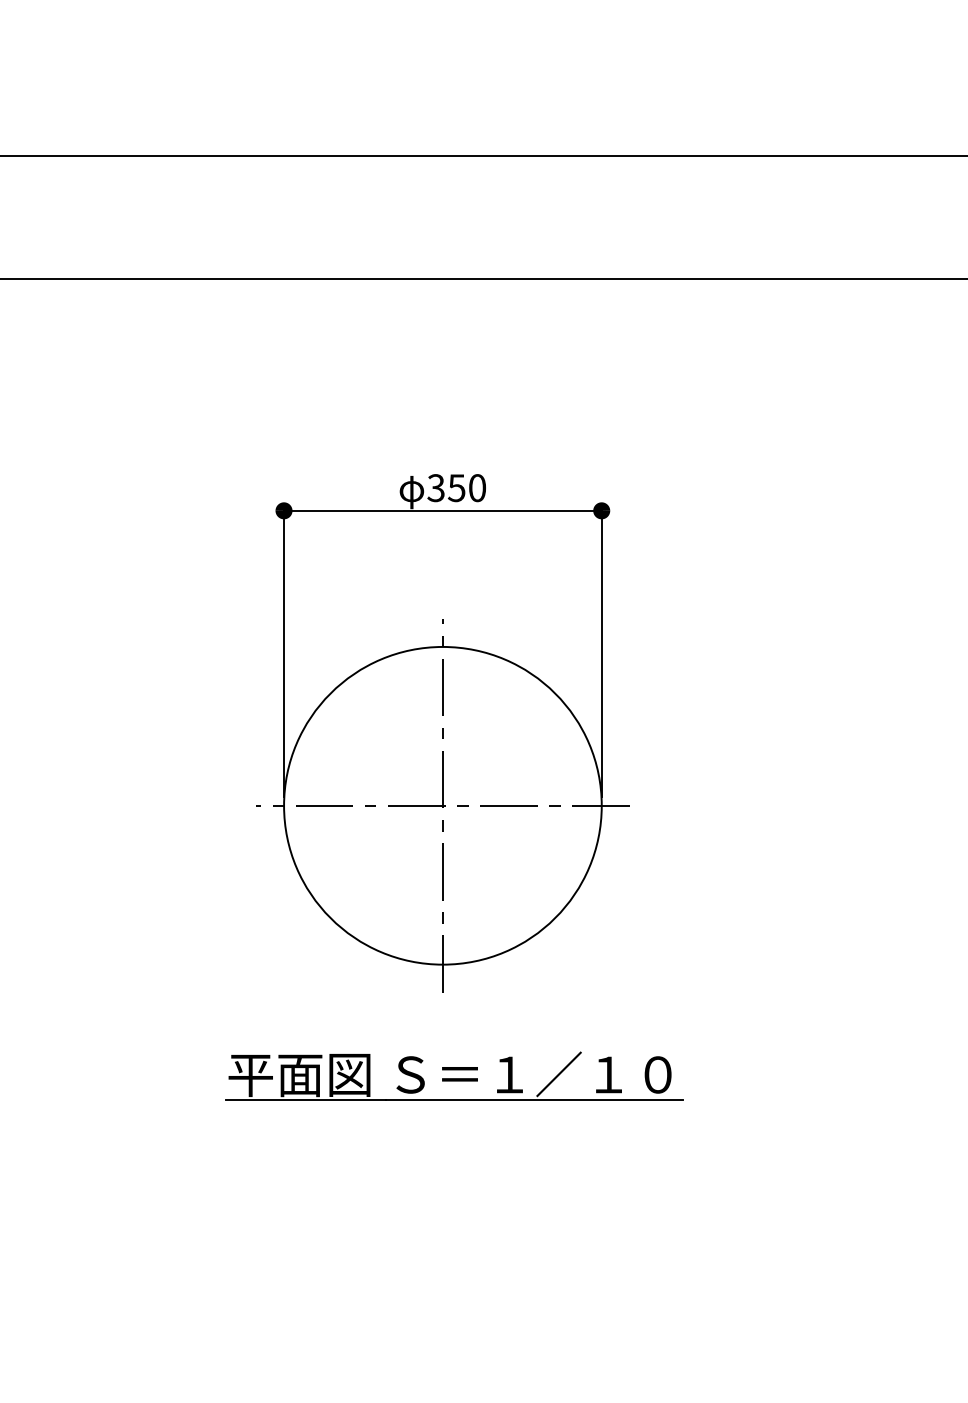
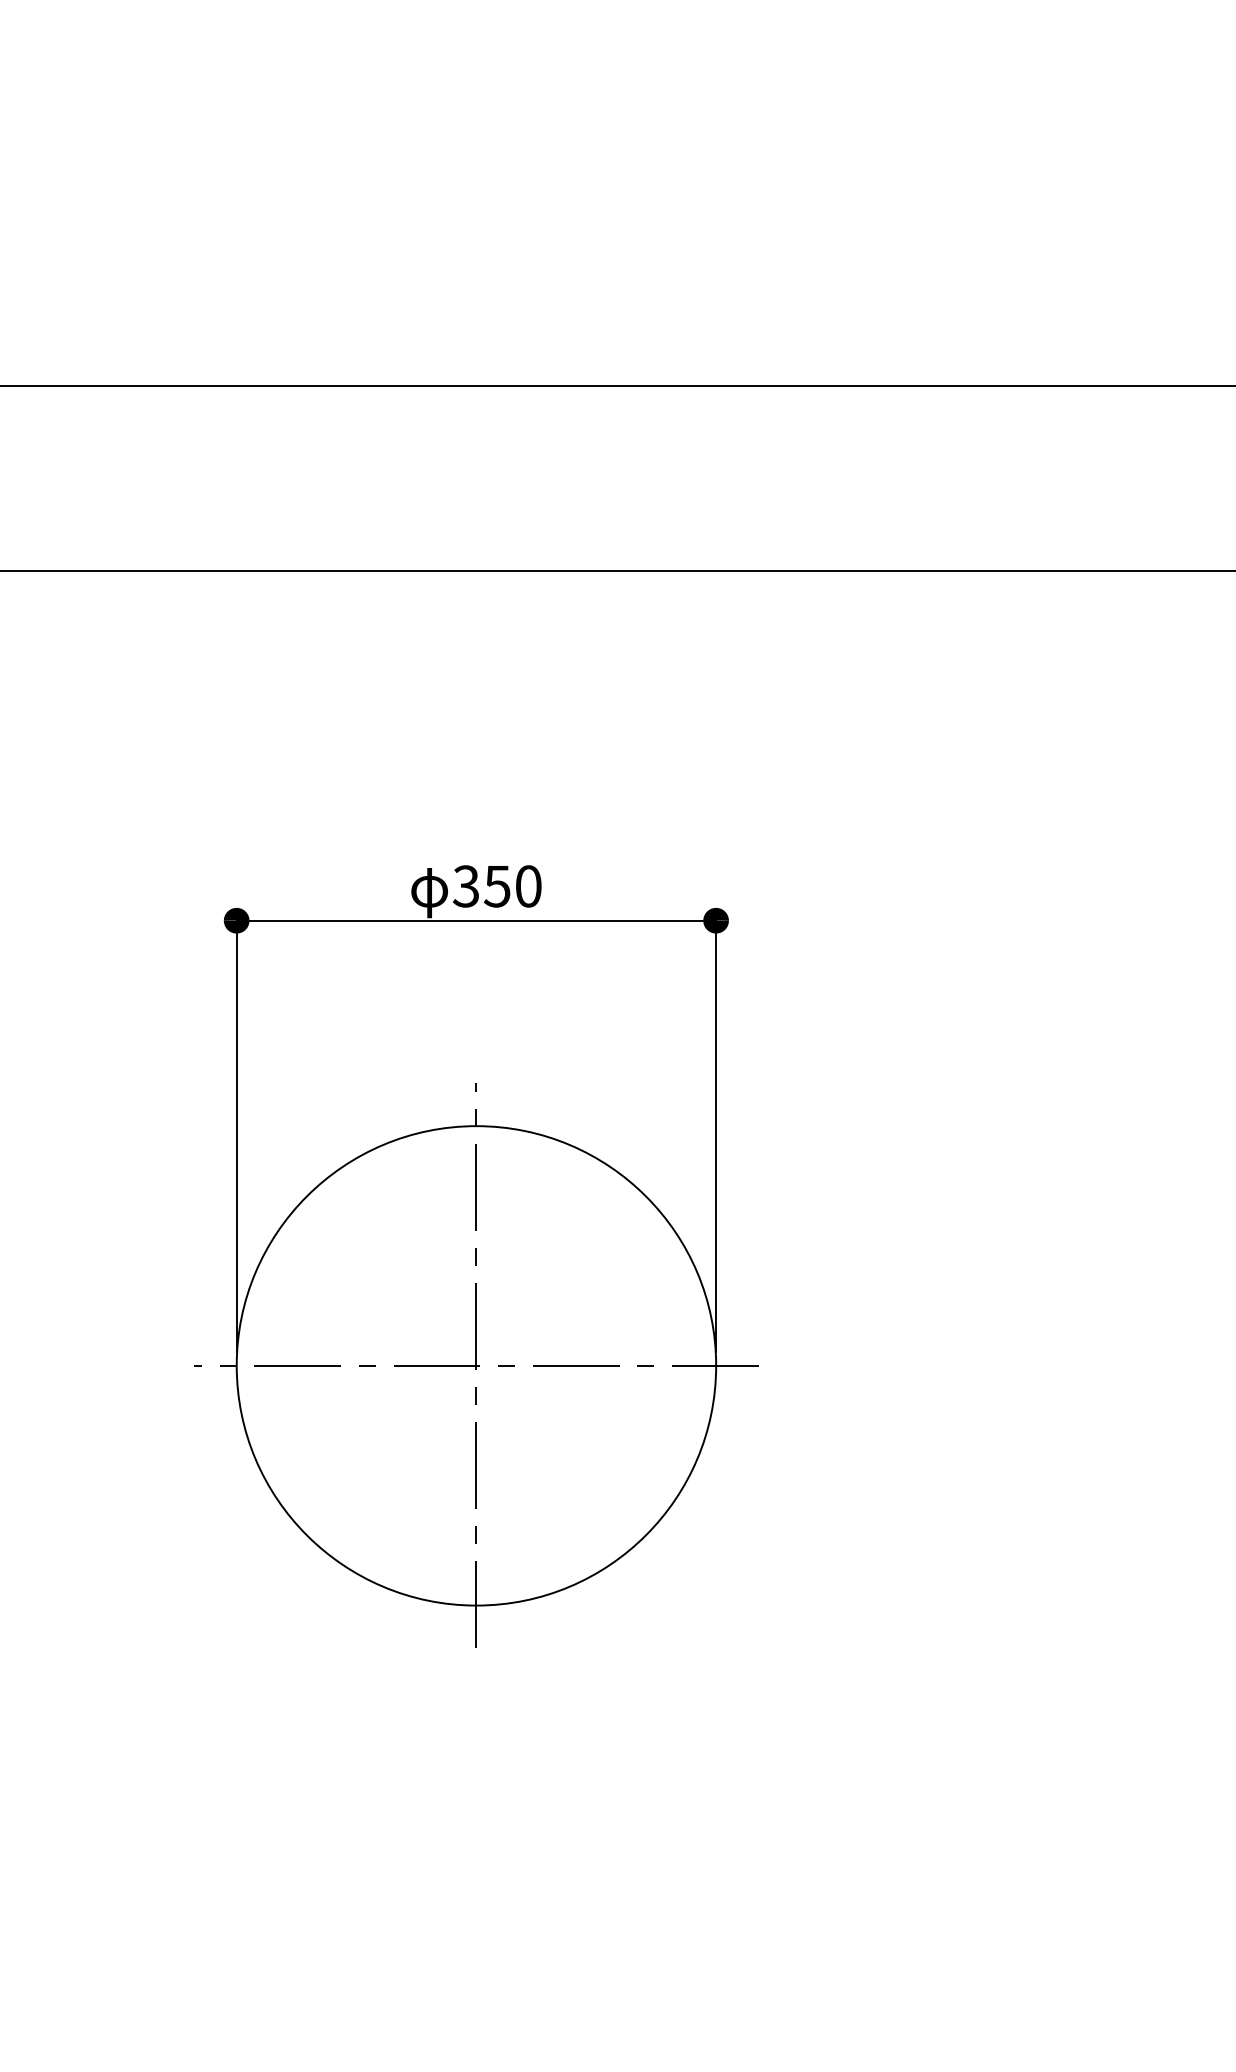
part: (454, 1075) -> (493, 1772), removed

